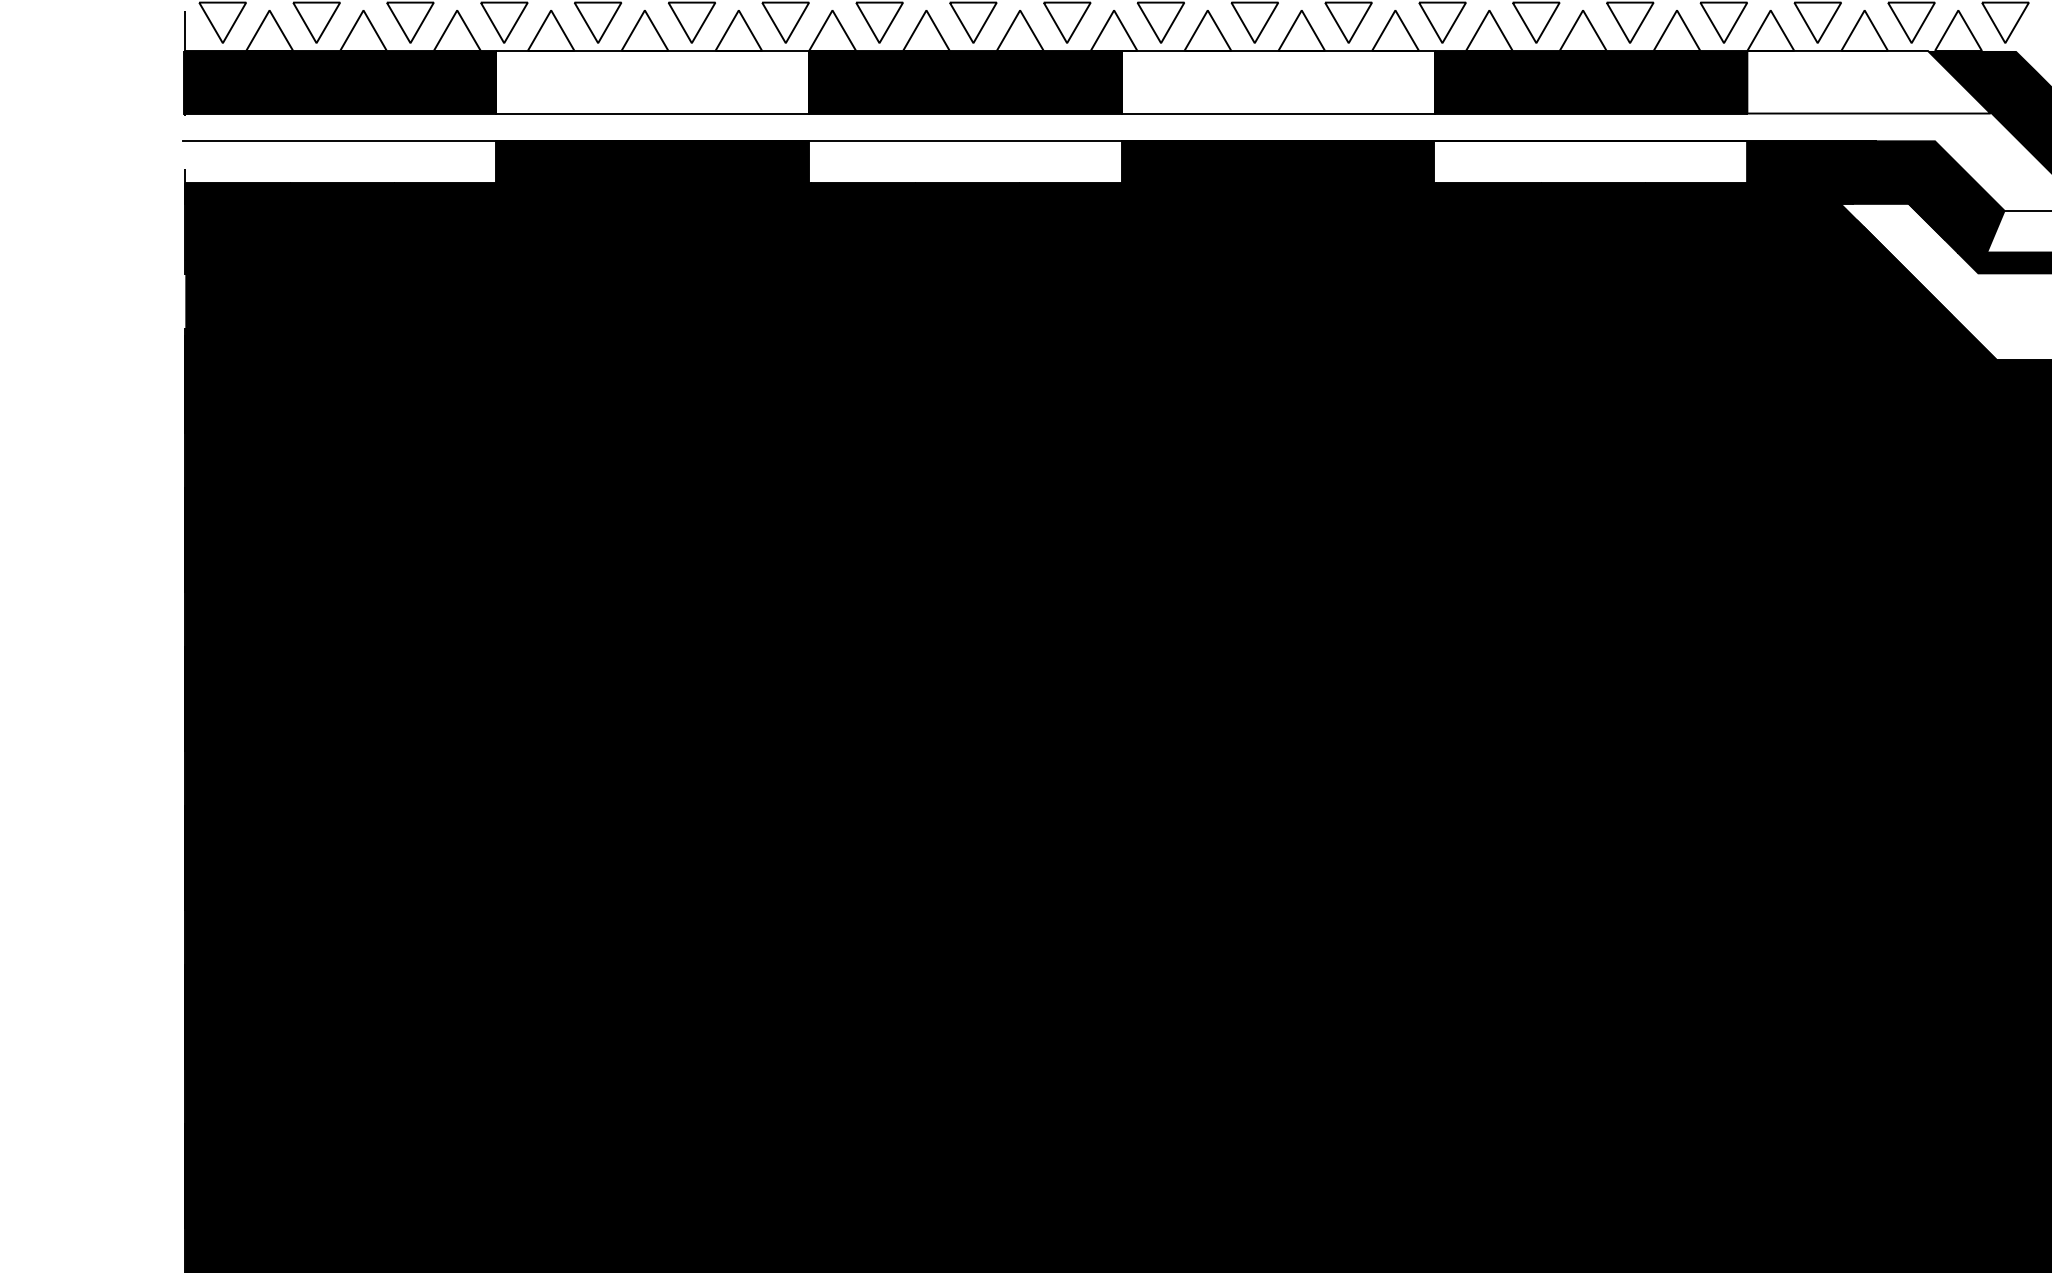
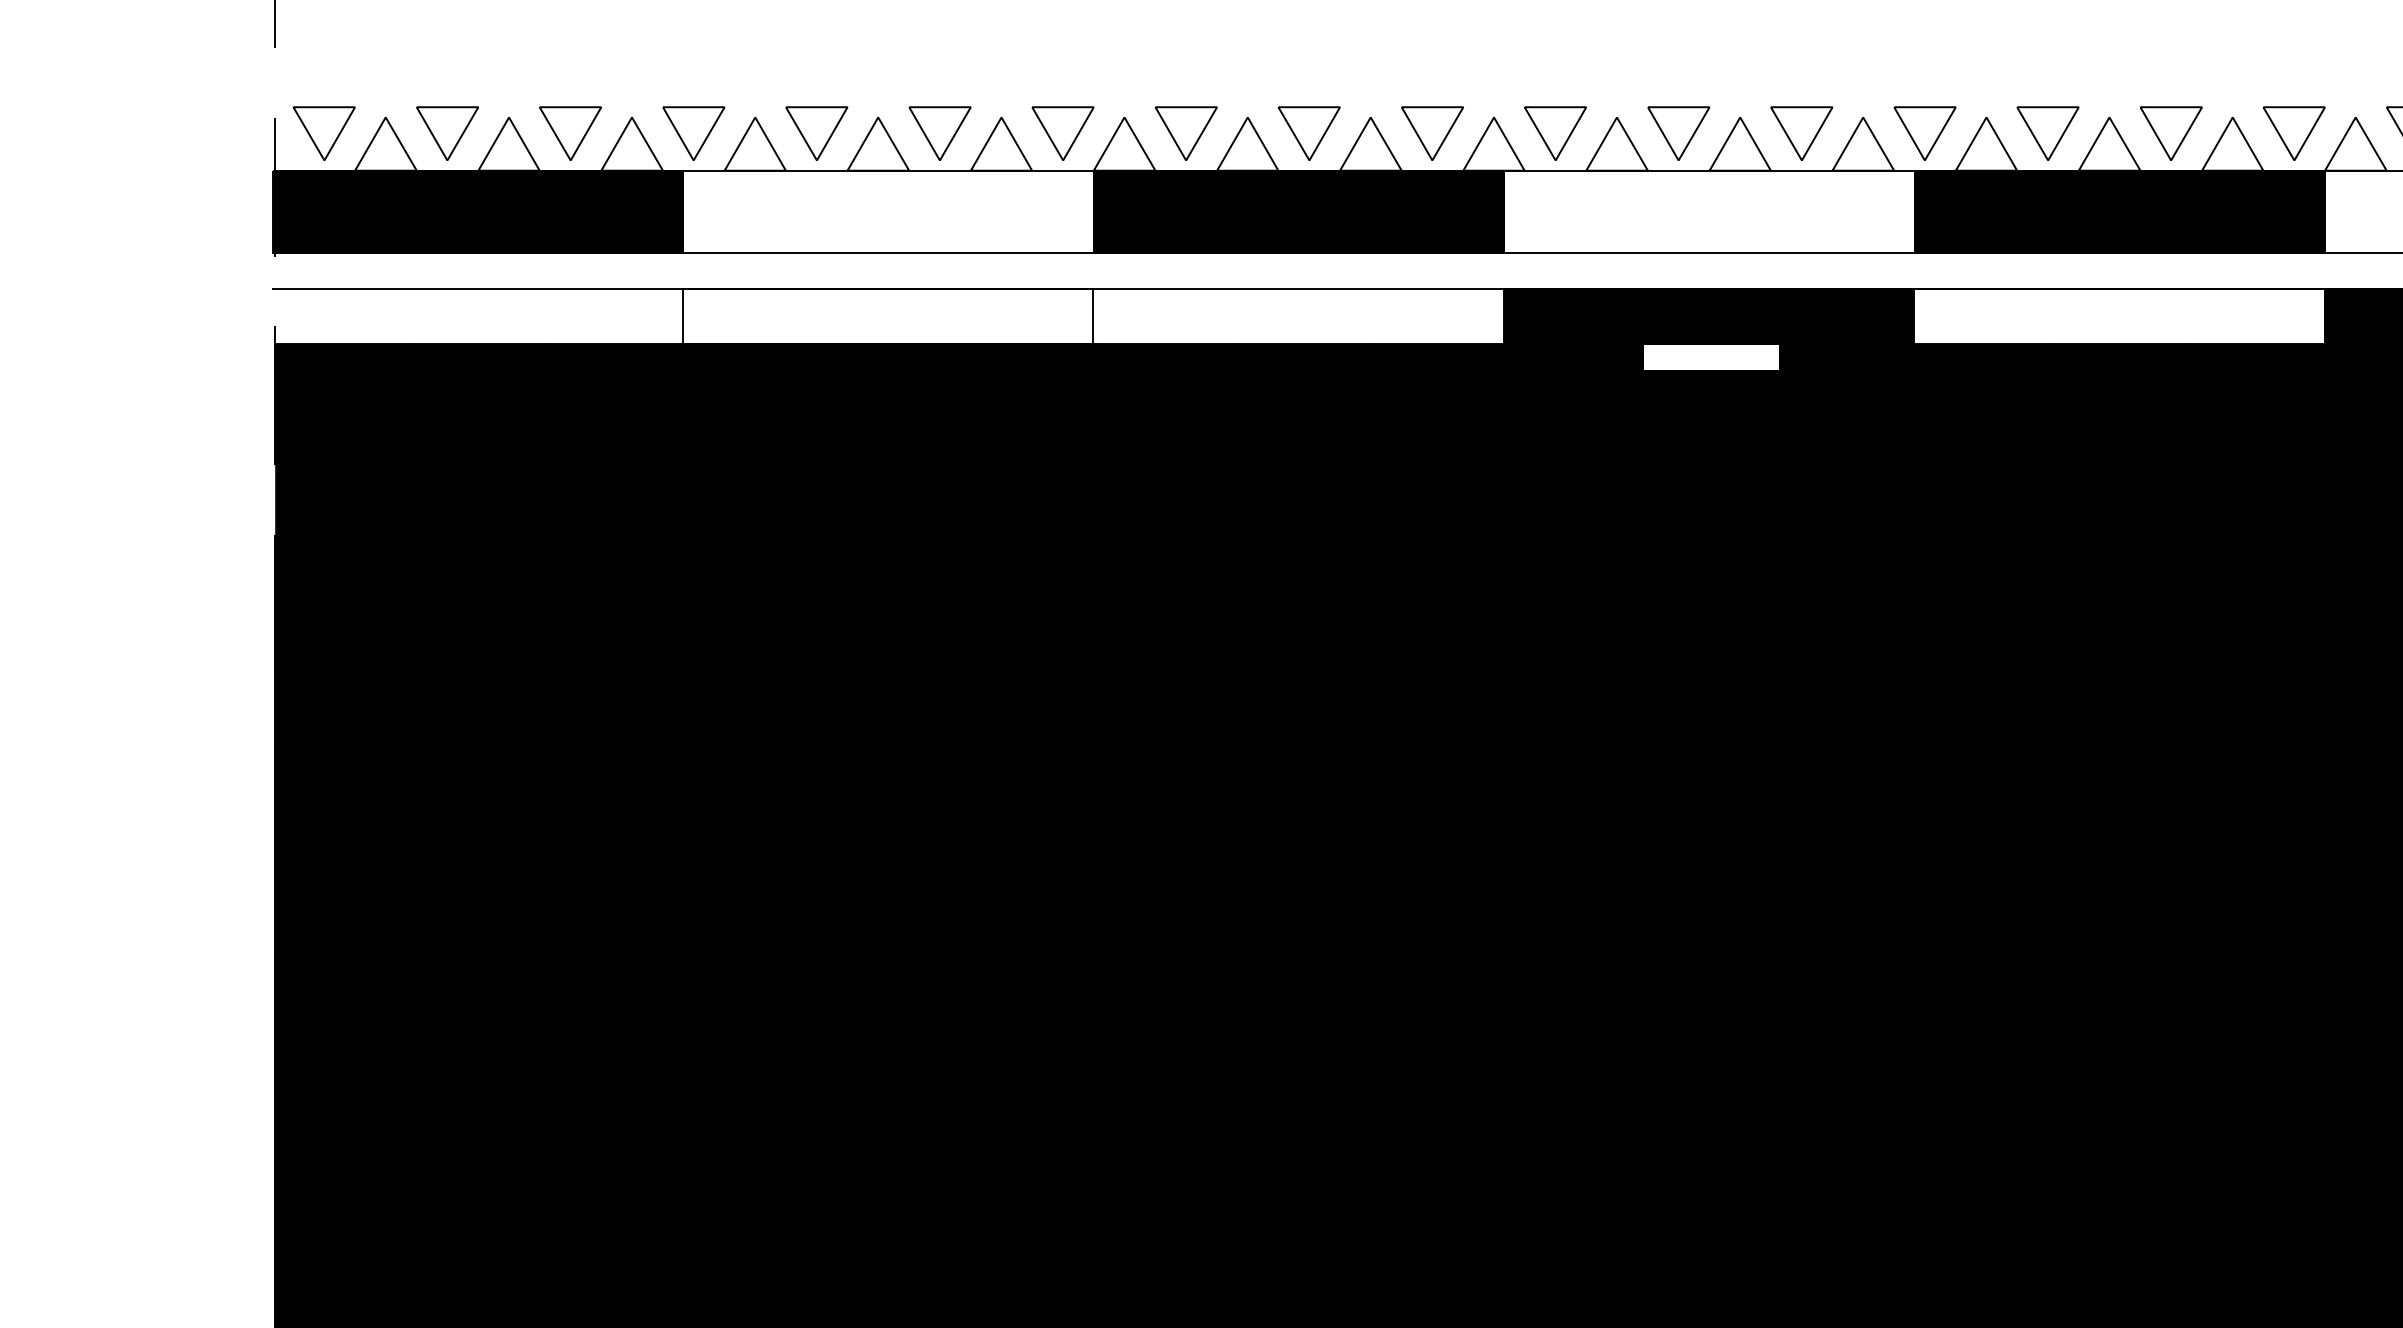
fill: (652, 162) -> (888, 317), removed
fill: (1279, 193) -> (1711, 357), removed

